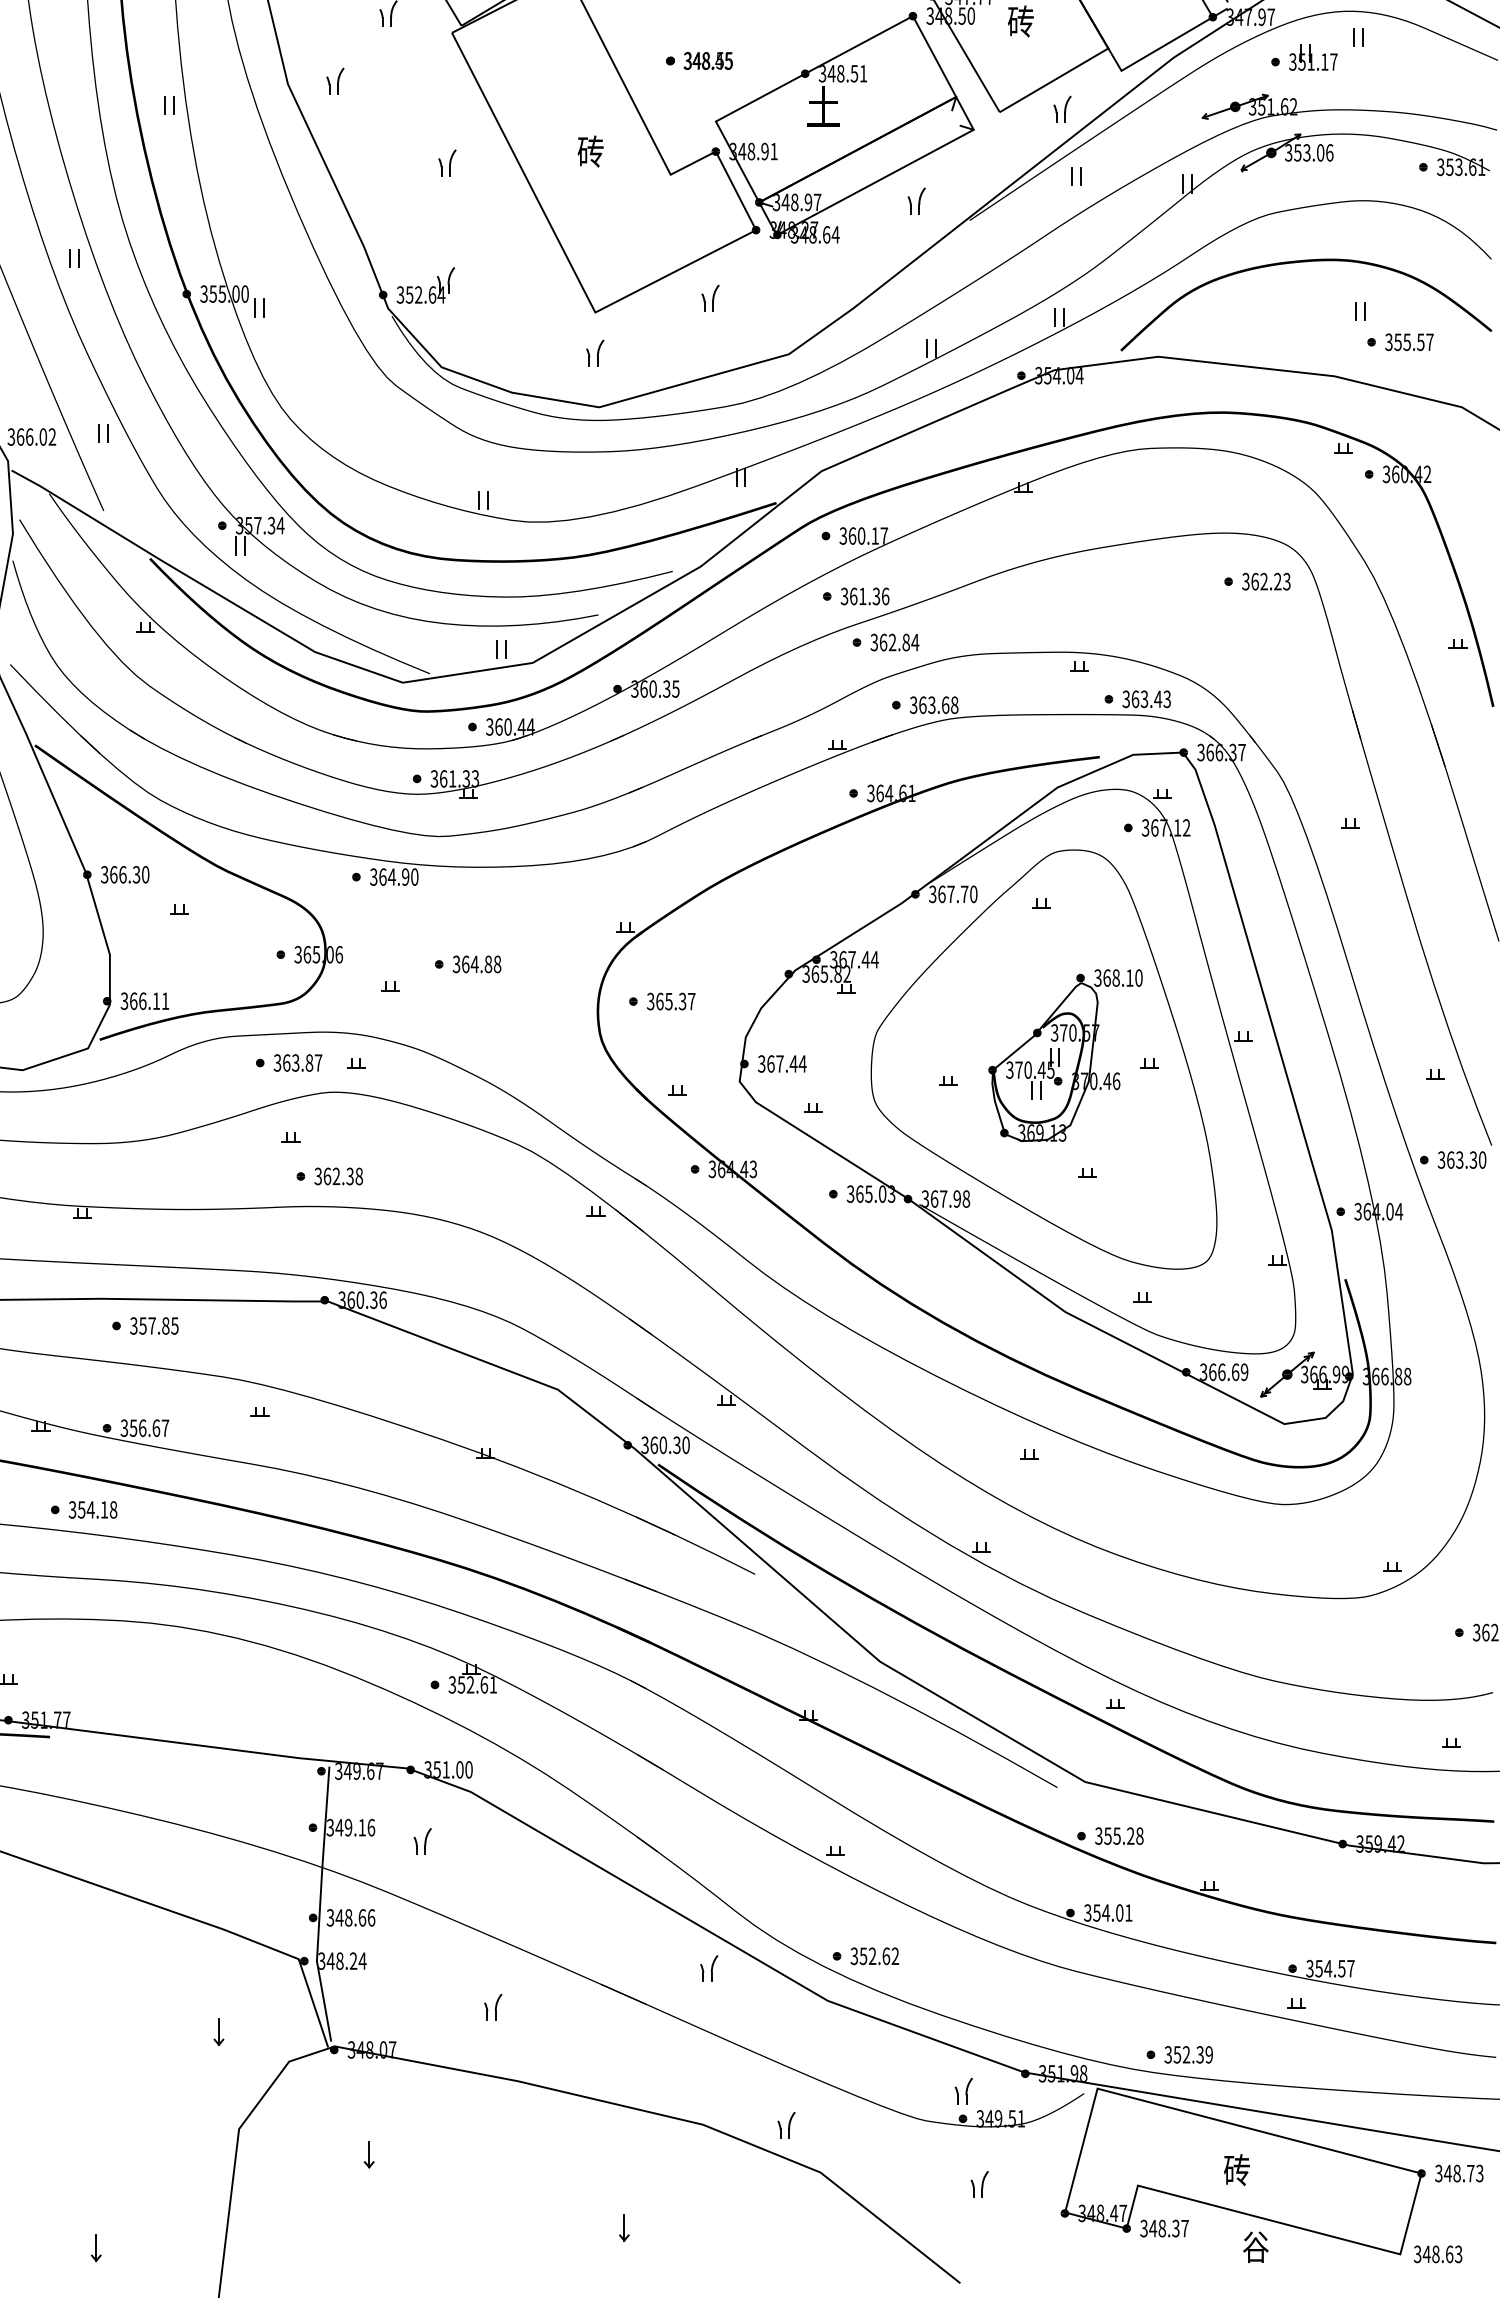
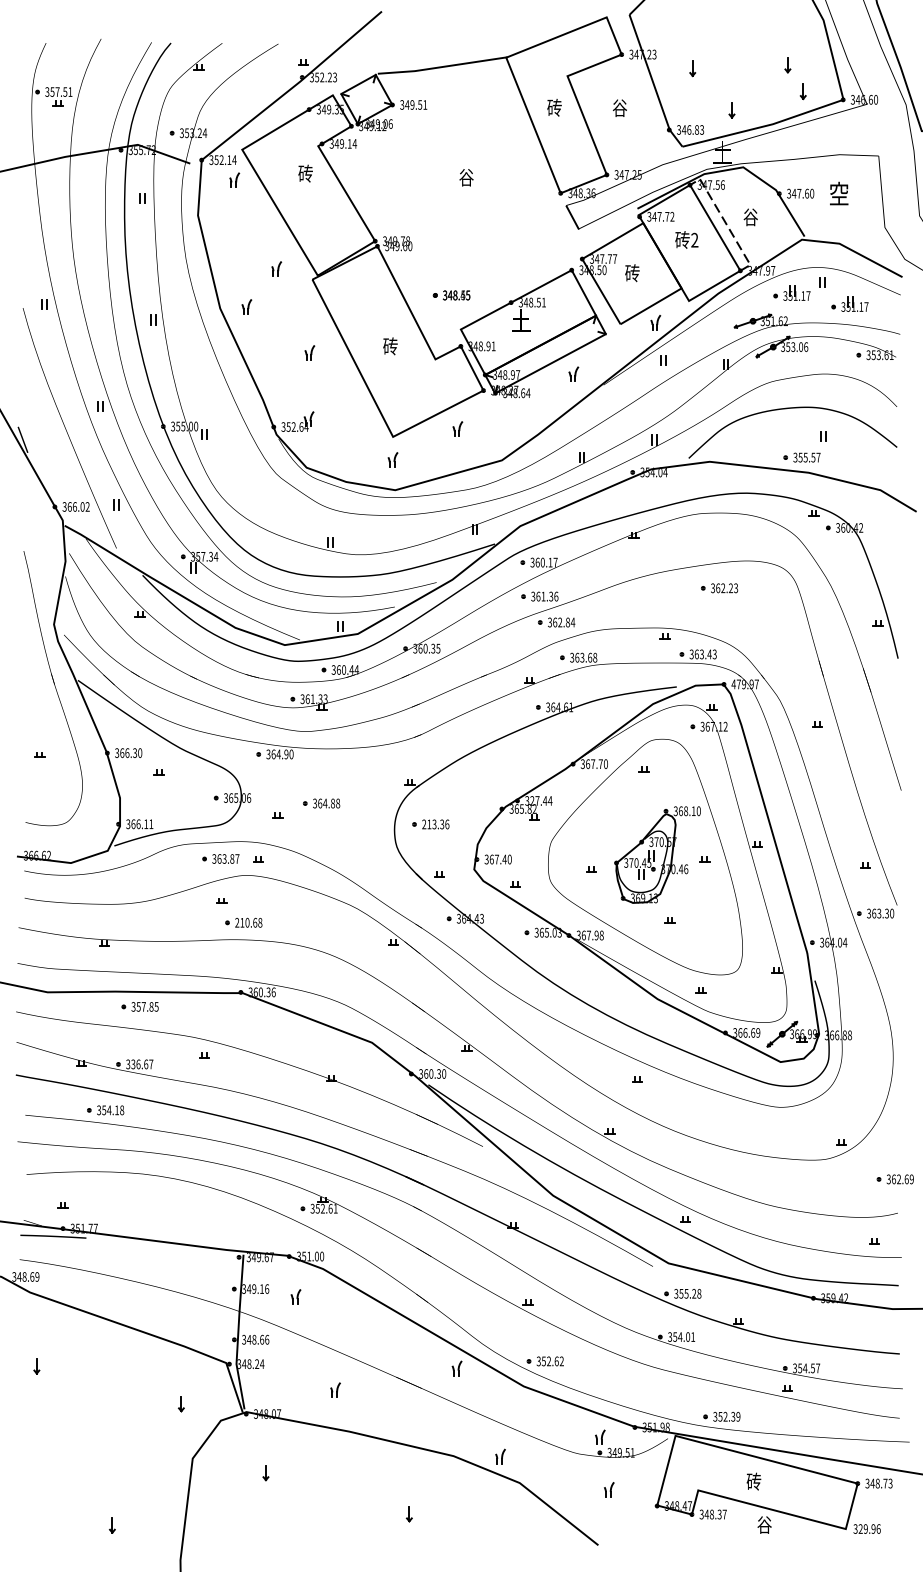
part: (1406, 75) -> (849, 303), added
part: (1399, 342) -> (801, 457), moved
part: (1257, 582) -> (719, 588), moved
text: (1216, 752) -> (742, 684), 366.37 -> 479.97
text: (843, 958) -> (532, 800), 367.44 -> 327.44
text: (670, 1001) -> (435, 824), 365.37 -> 213.36
text: (802, 1063) -> (509, 859), 367.44 -> 367.40
text: (334, 1175) -> (246, 922), 362.38 -> 210.68
text: (133, 1426) -> (133, 1063), 356.67 -> 336.67
text: (1442, 2253) -> (869, 1528), 348.63 -> 329.96

